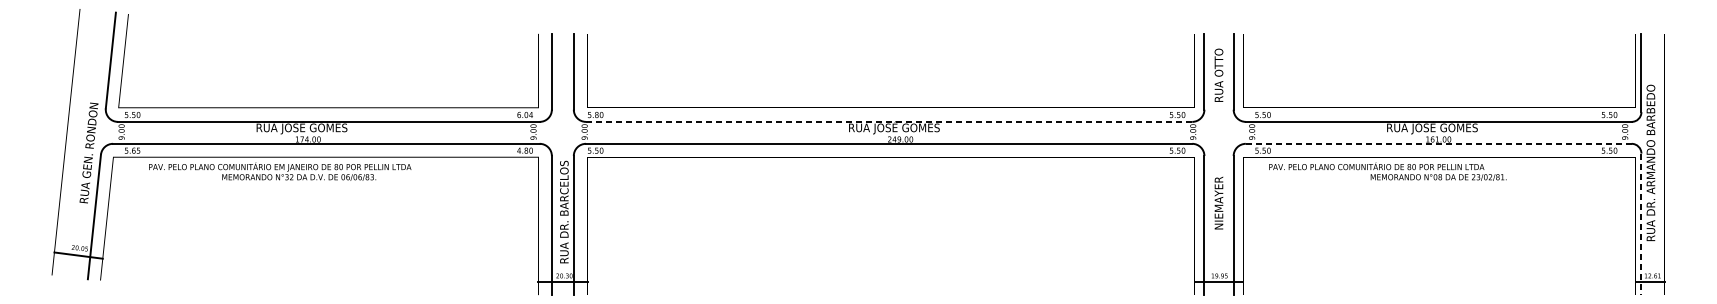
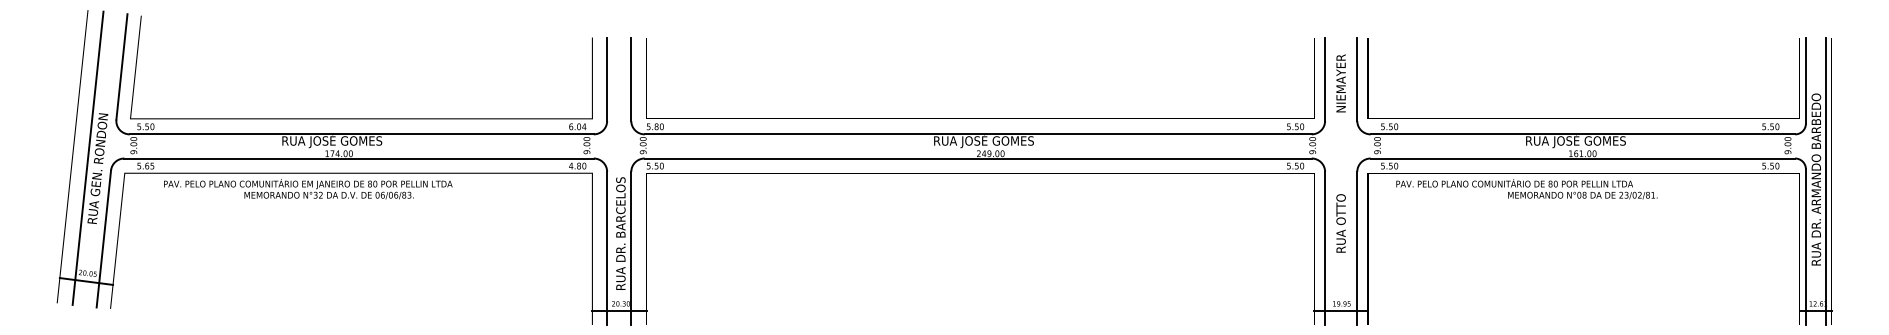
text: (1218, 74) -> (1340, 82), RUA OTTO -> NIEMAYER
line: (889, 122) -> (978, 134), dashed -> solid
line: (79, 142) -> (87, 157), added
line: (1439, 143) -> (1583, 158), dashed -> solid
line: (1659, 163) -> (1825, 180), added
text: (1218, 201) -> (1340, 222), NIEMAYER -> RUA OTTO
line: (1641, 224) -> (1805, 247), dashed -> solid

